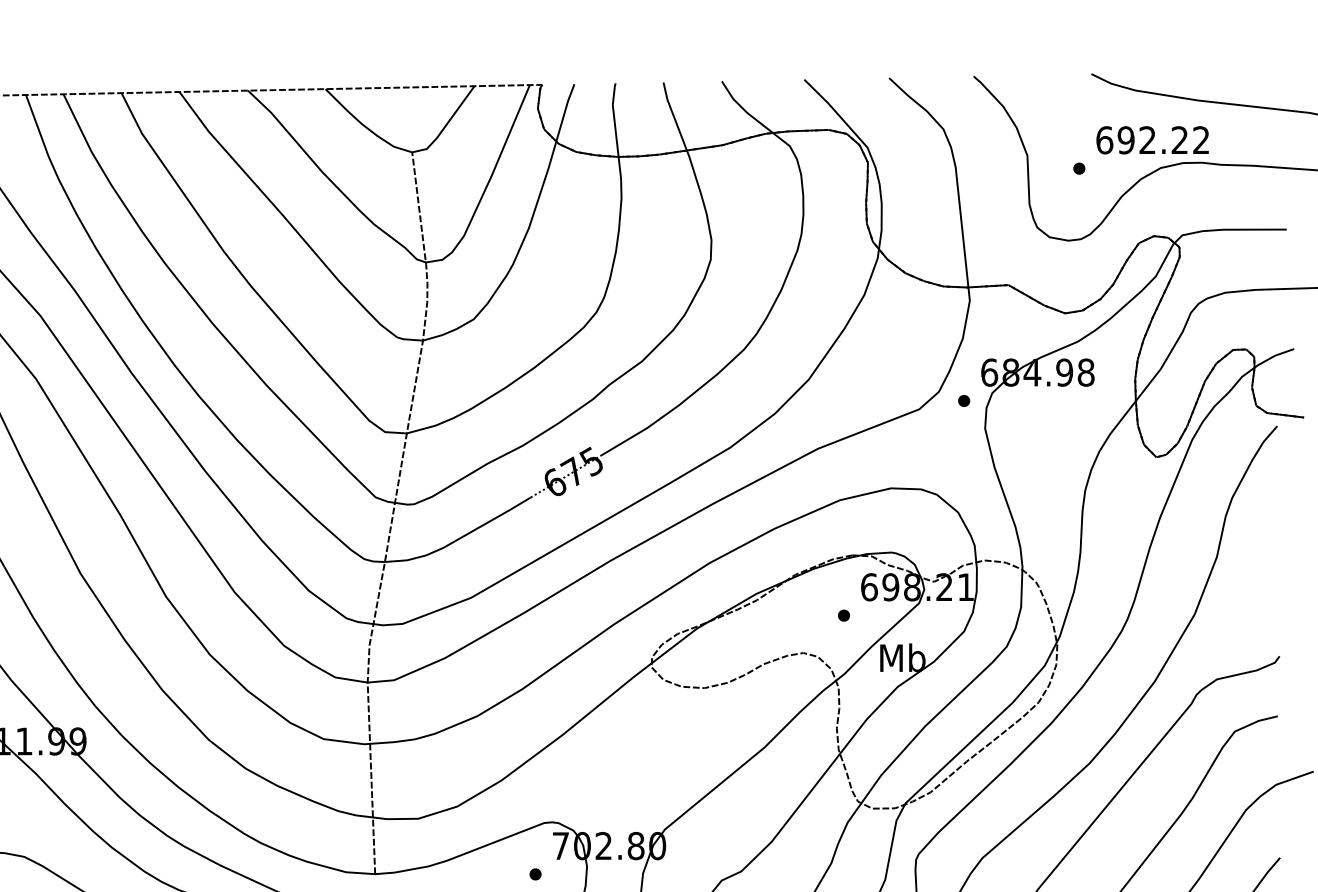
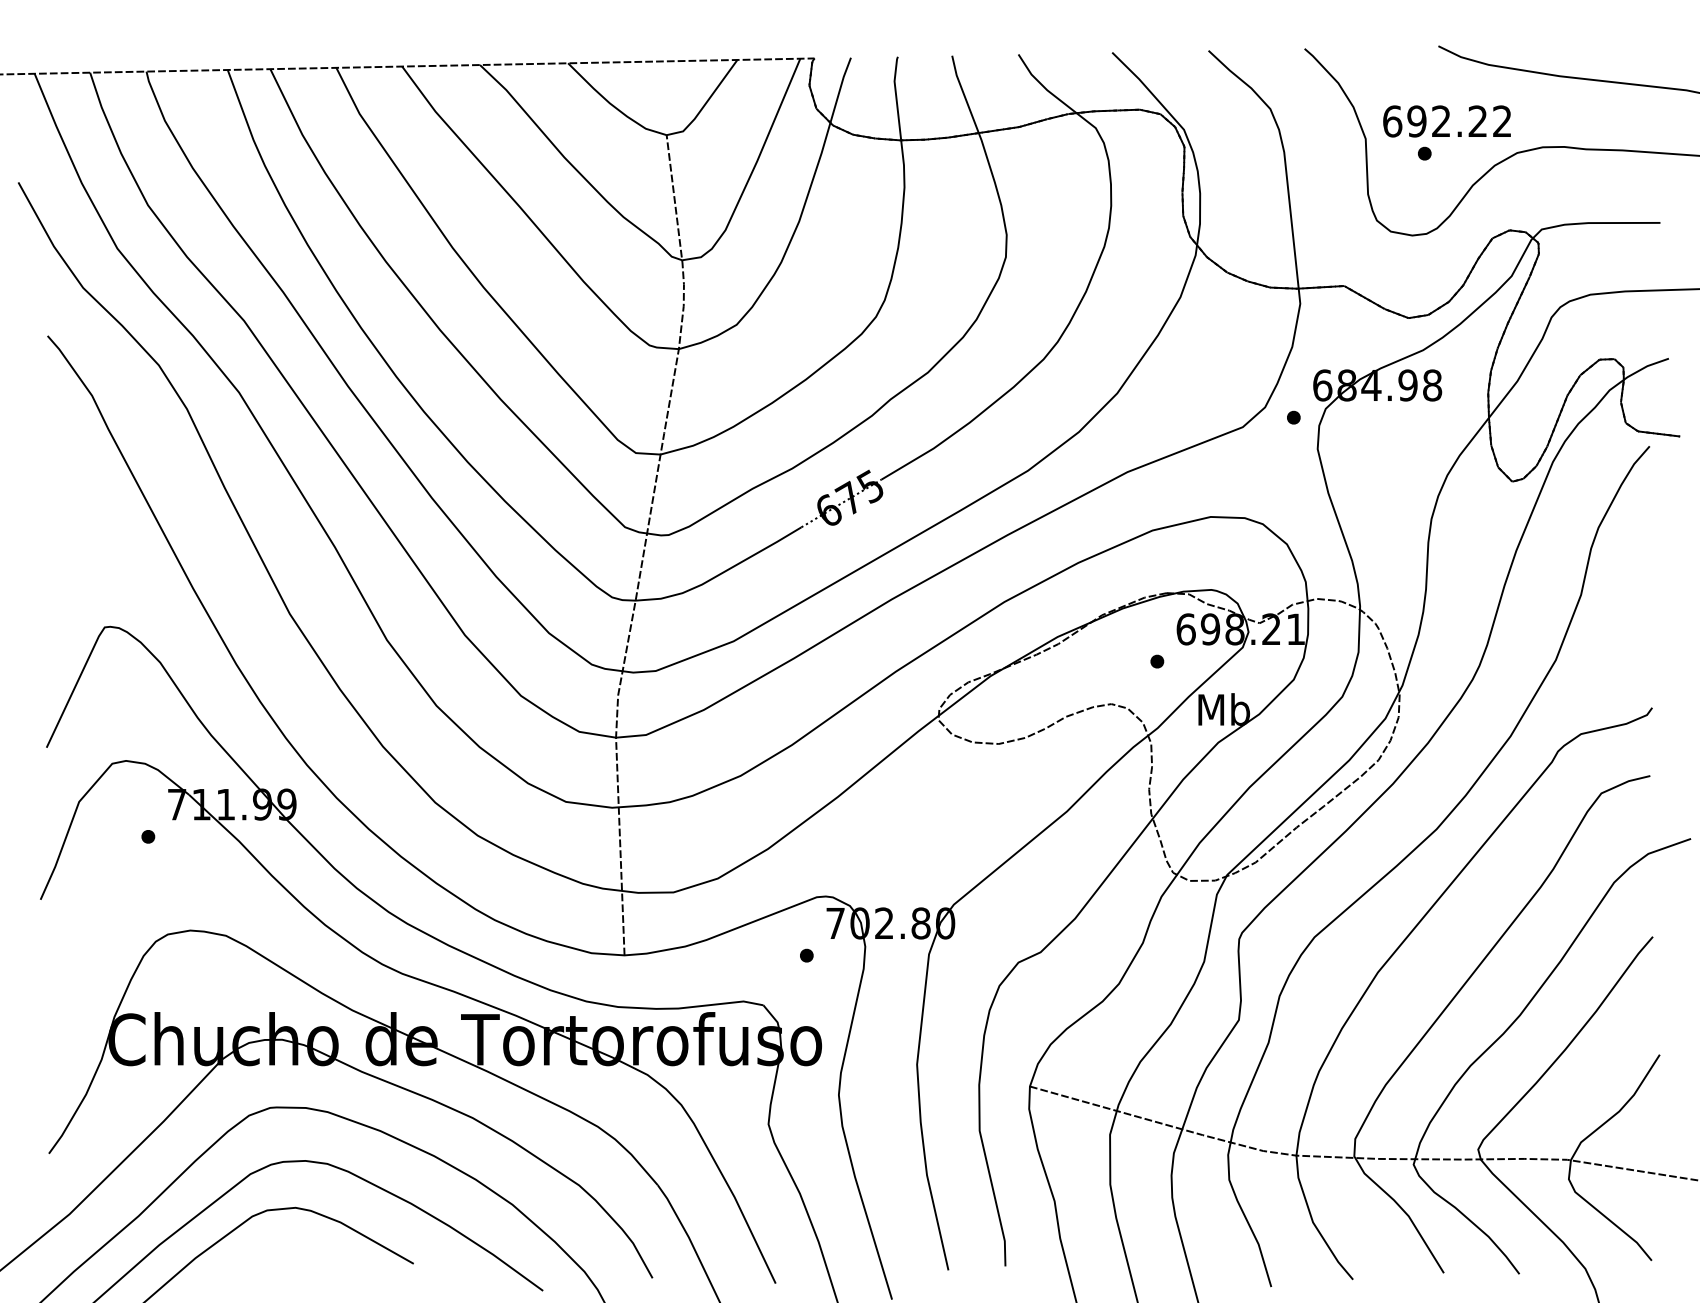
text: (1152, 140) -> (1446, 121), moved

